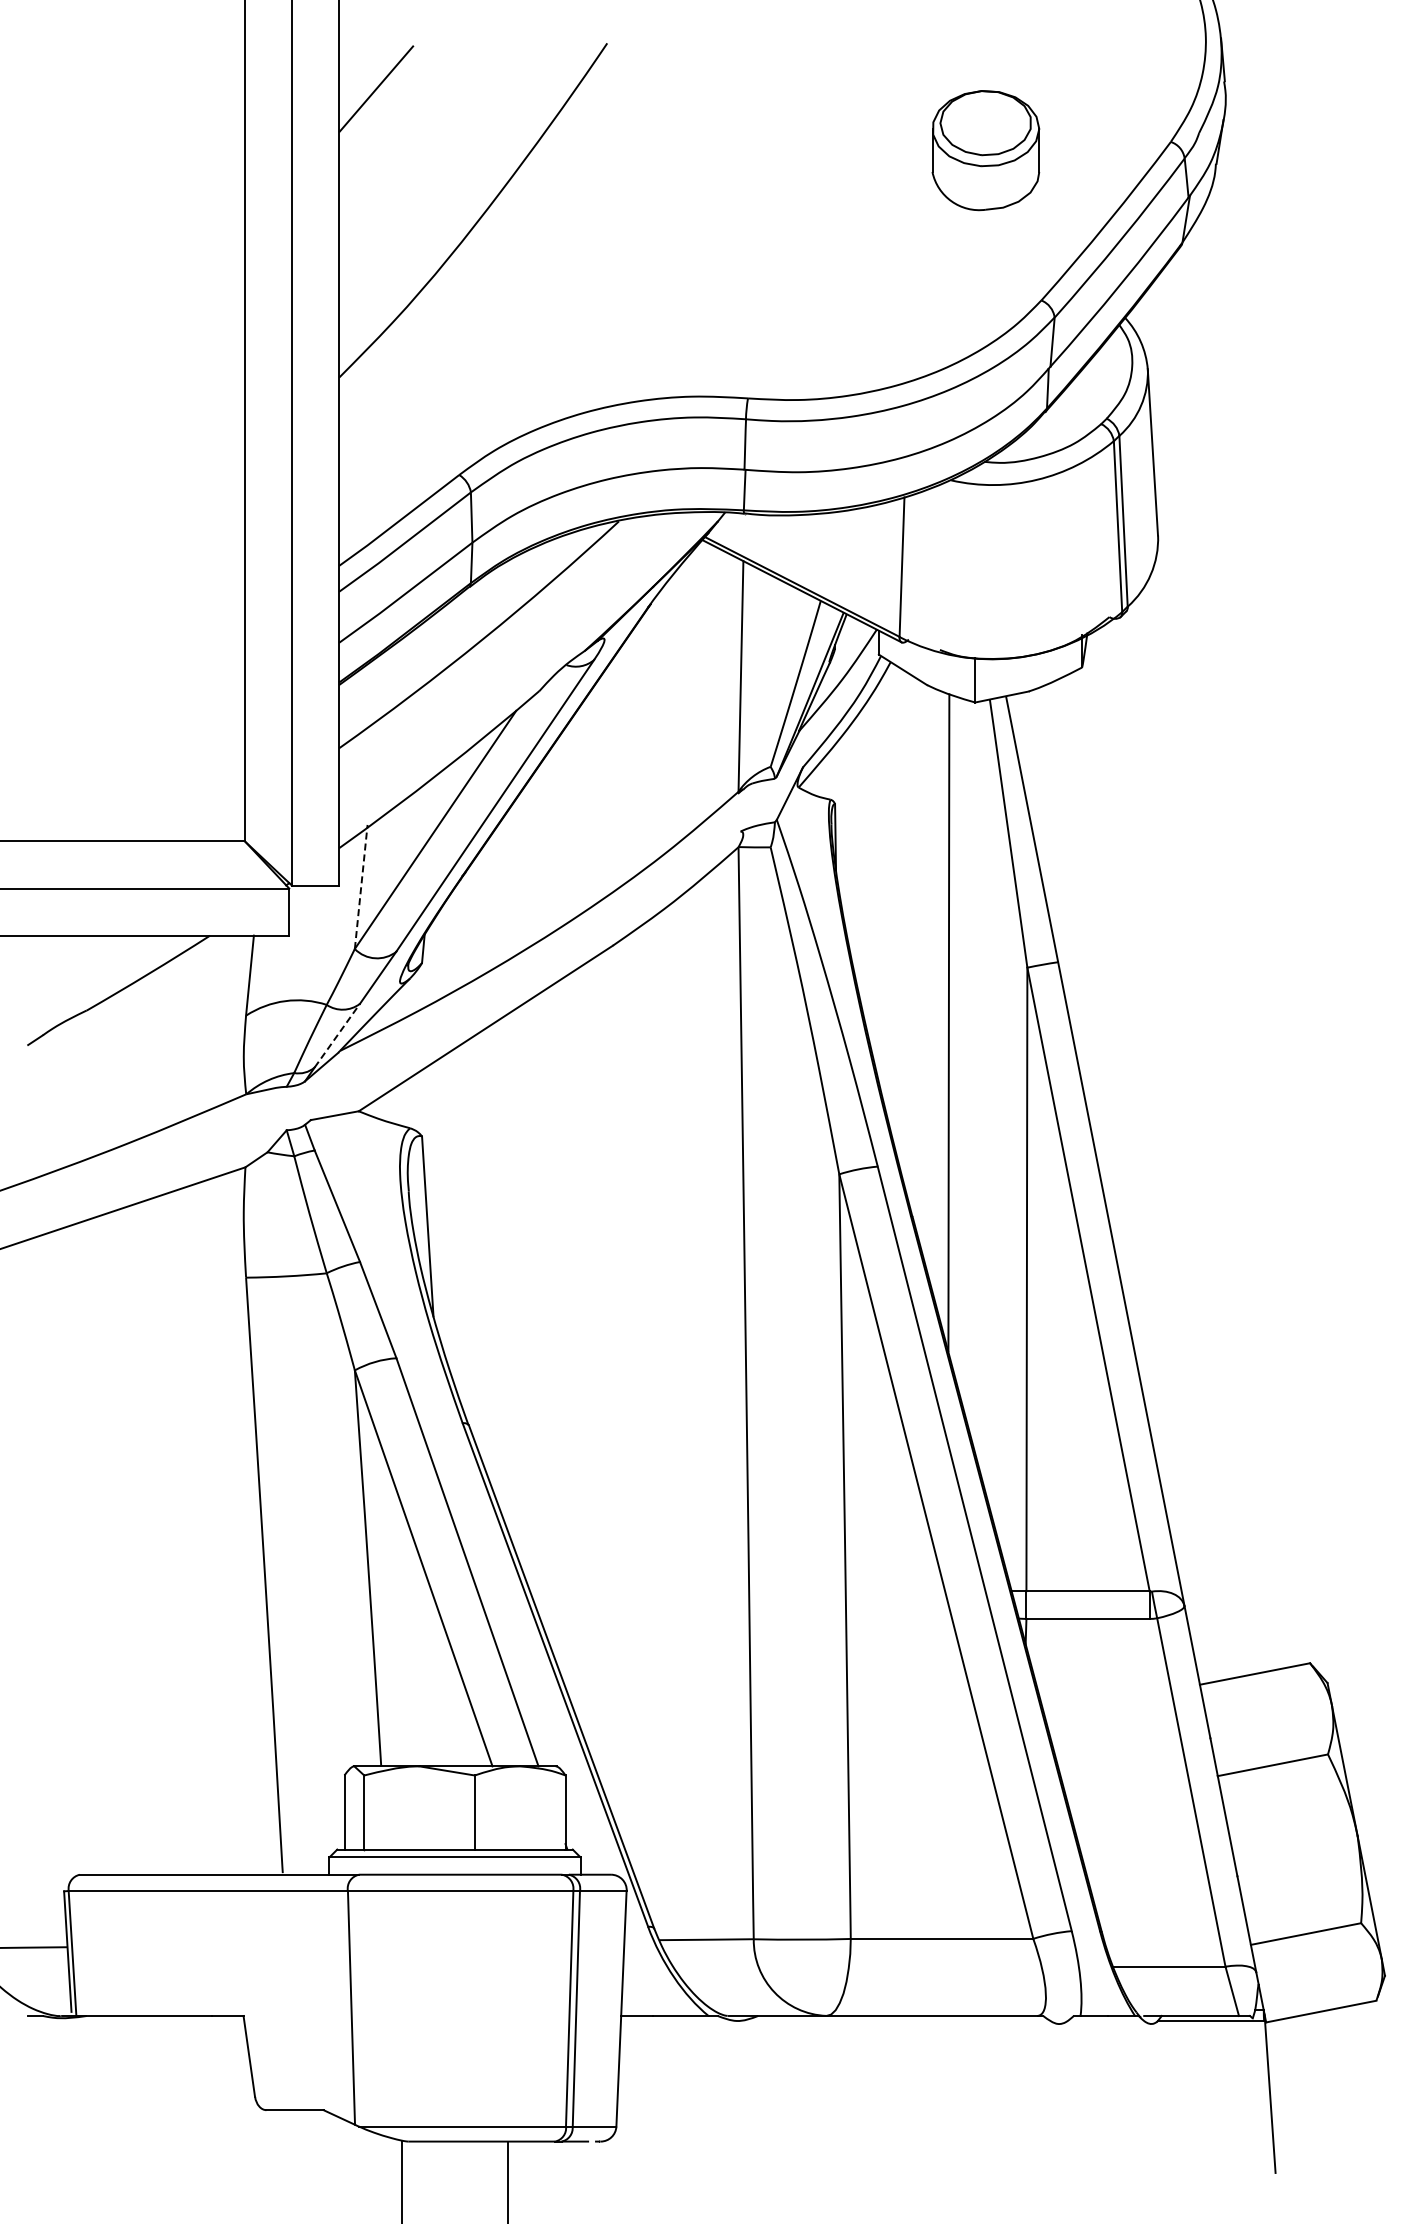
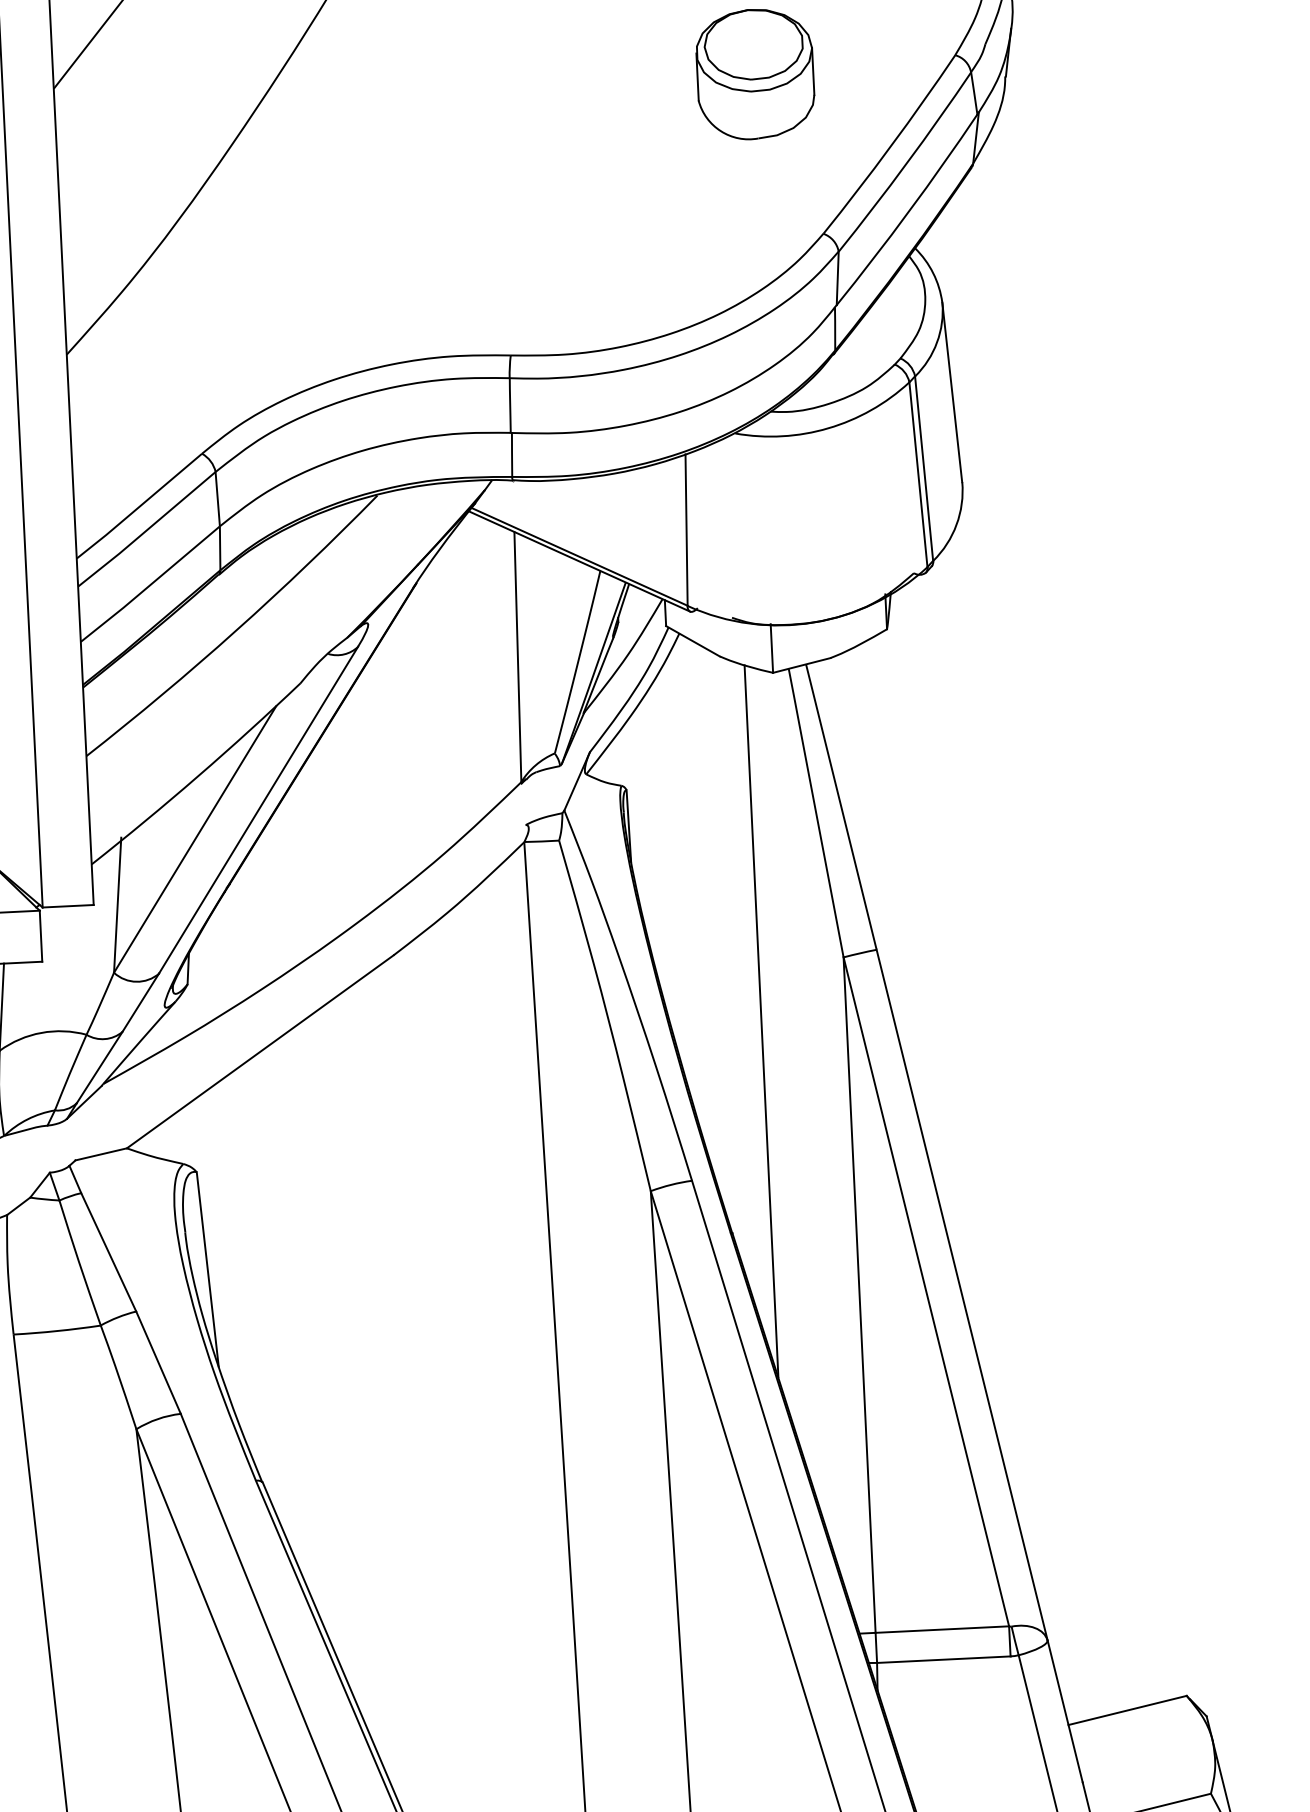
line: (361, 886) -> (117, 904), dashed -> solid
line: (337, 1035) -> (99, 1067), dashed -> solid

